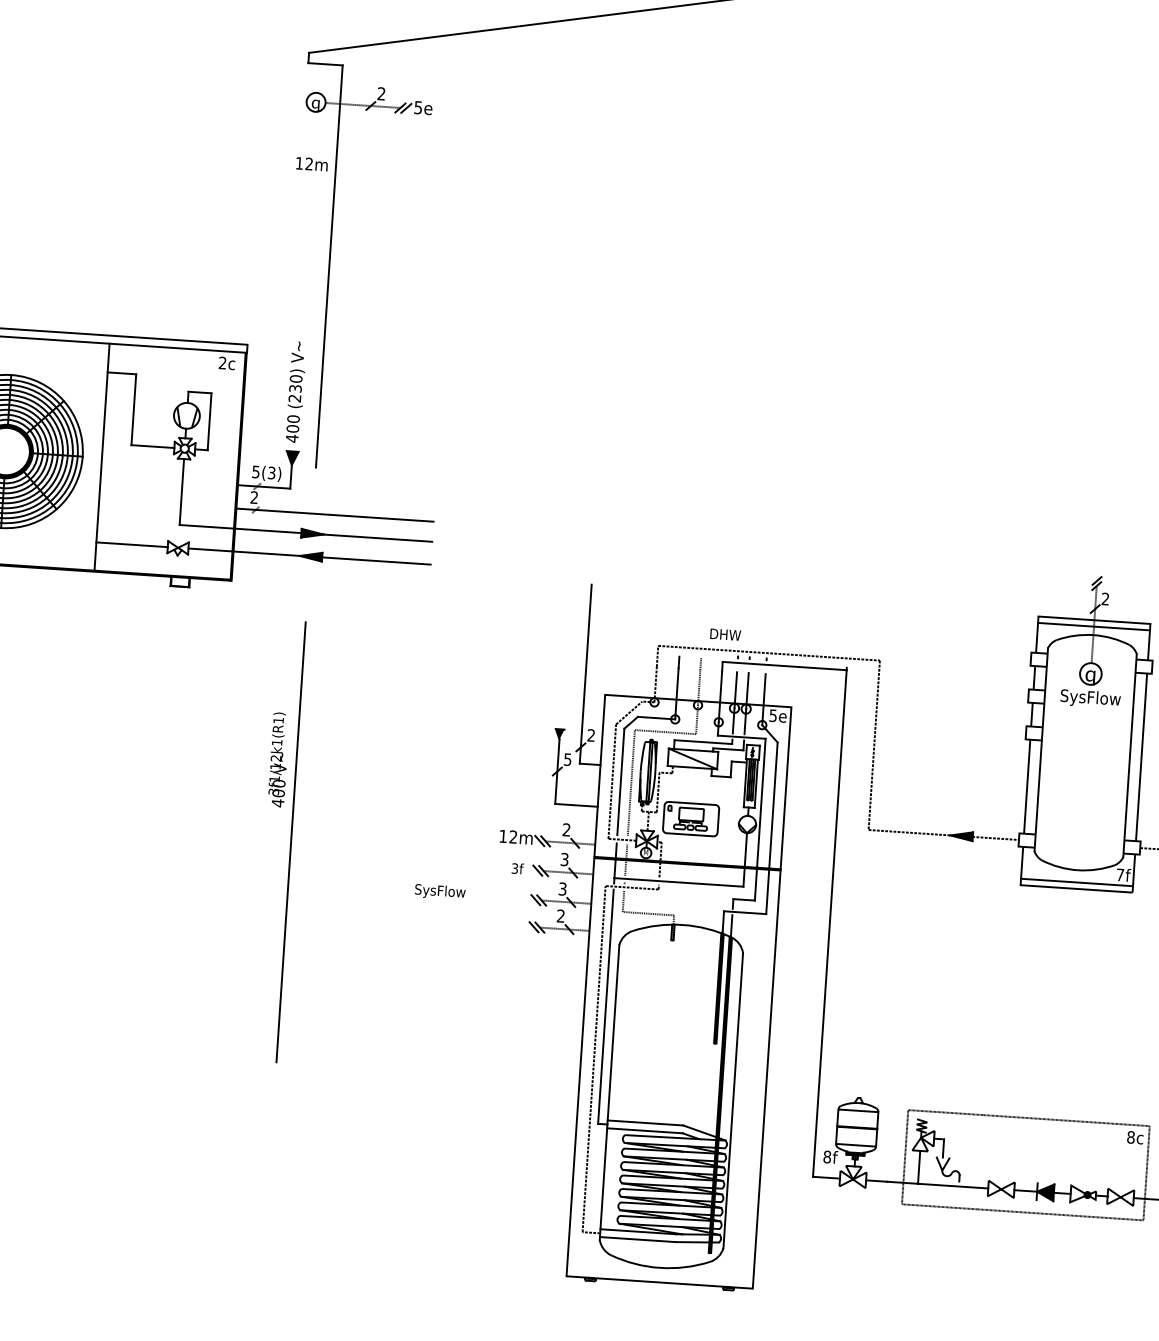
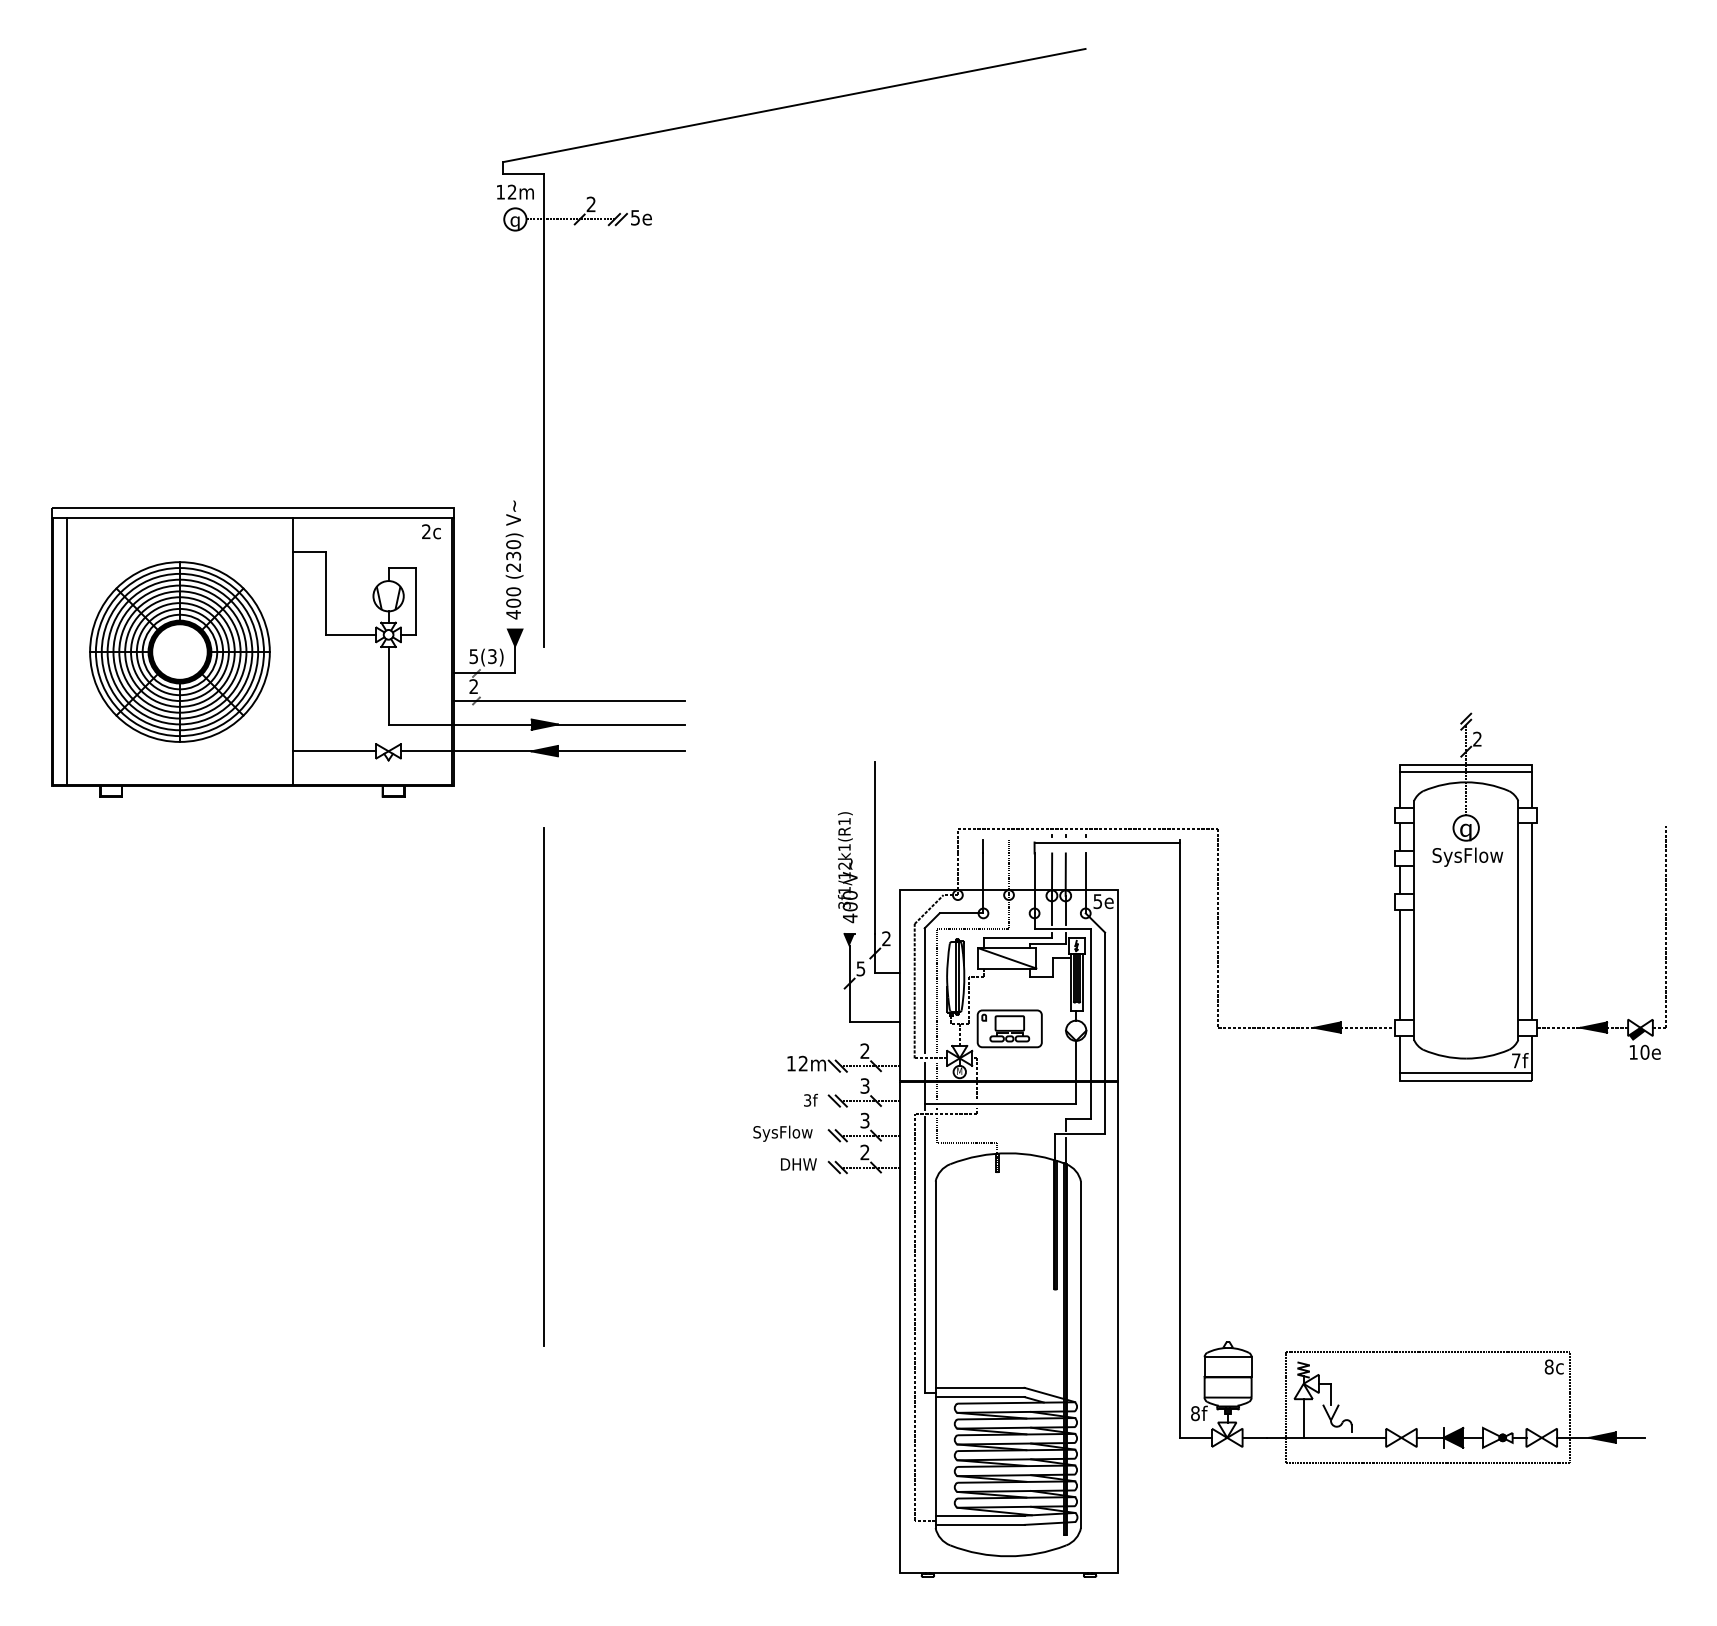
text: (312, 163) -> (515, 191), moved
text: (725, 634) -> (798, 1164), moved
text: (278, 759) -> (847, 867), moved
text: (439, 891) -> (782, 1133), moved

